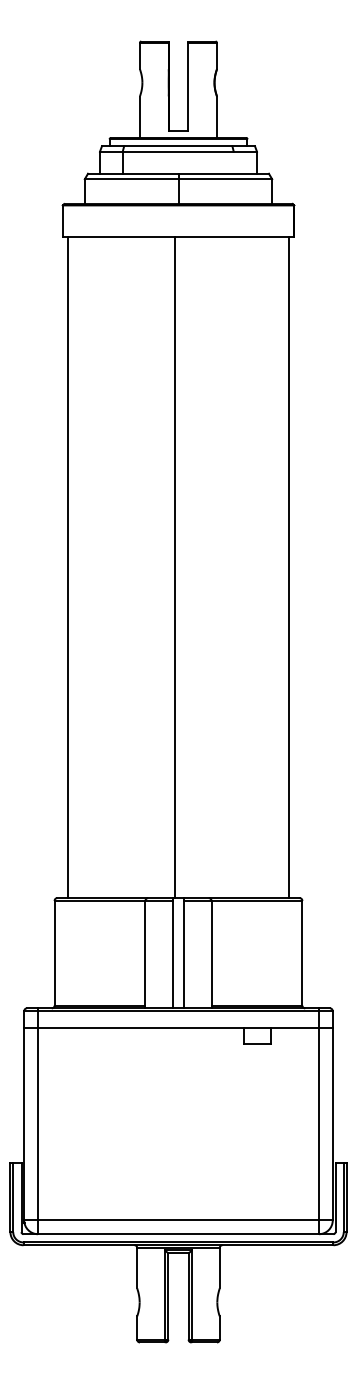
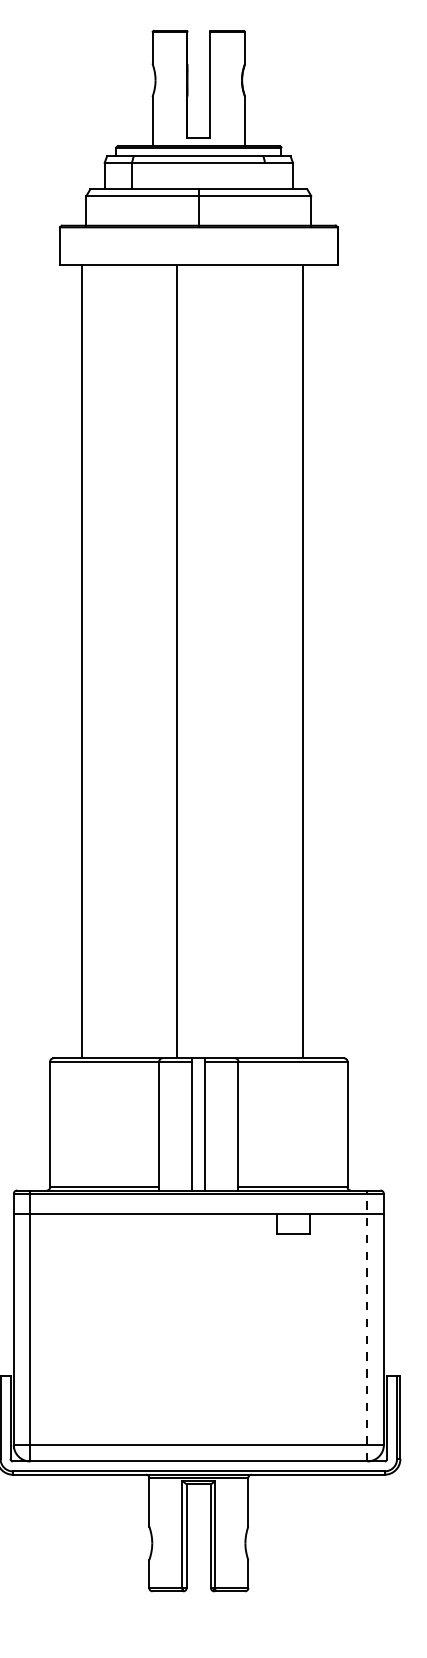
line: (68, 567) -> (82, 661), moved
line: (175, 567) -> (177, 661), moved
line: (288, 567) -> (303, 661), moved
line: (318, 1121) -> (366, 1326), solid -> dashed

